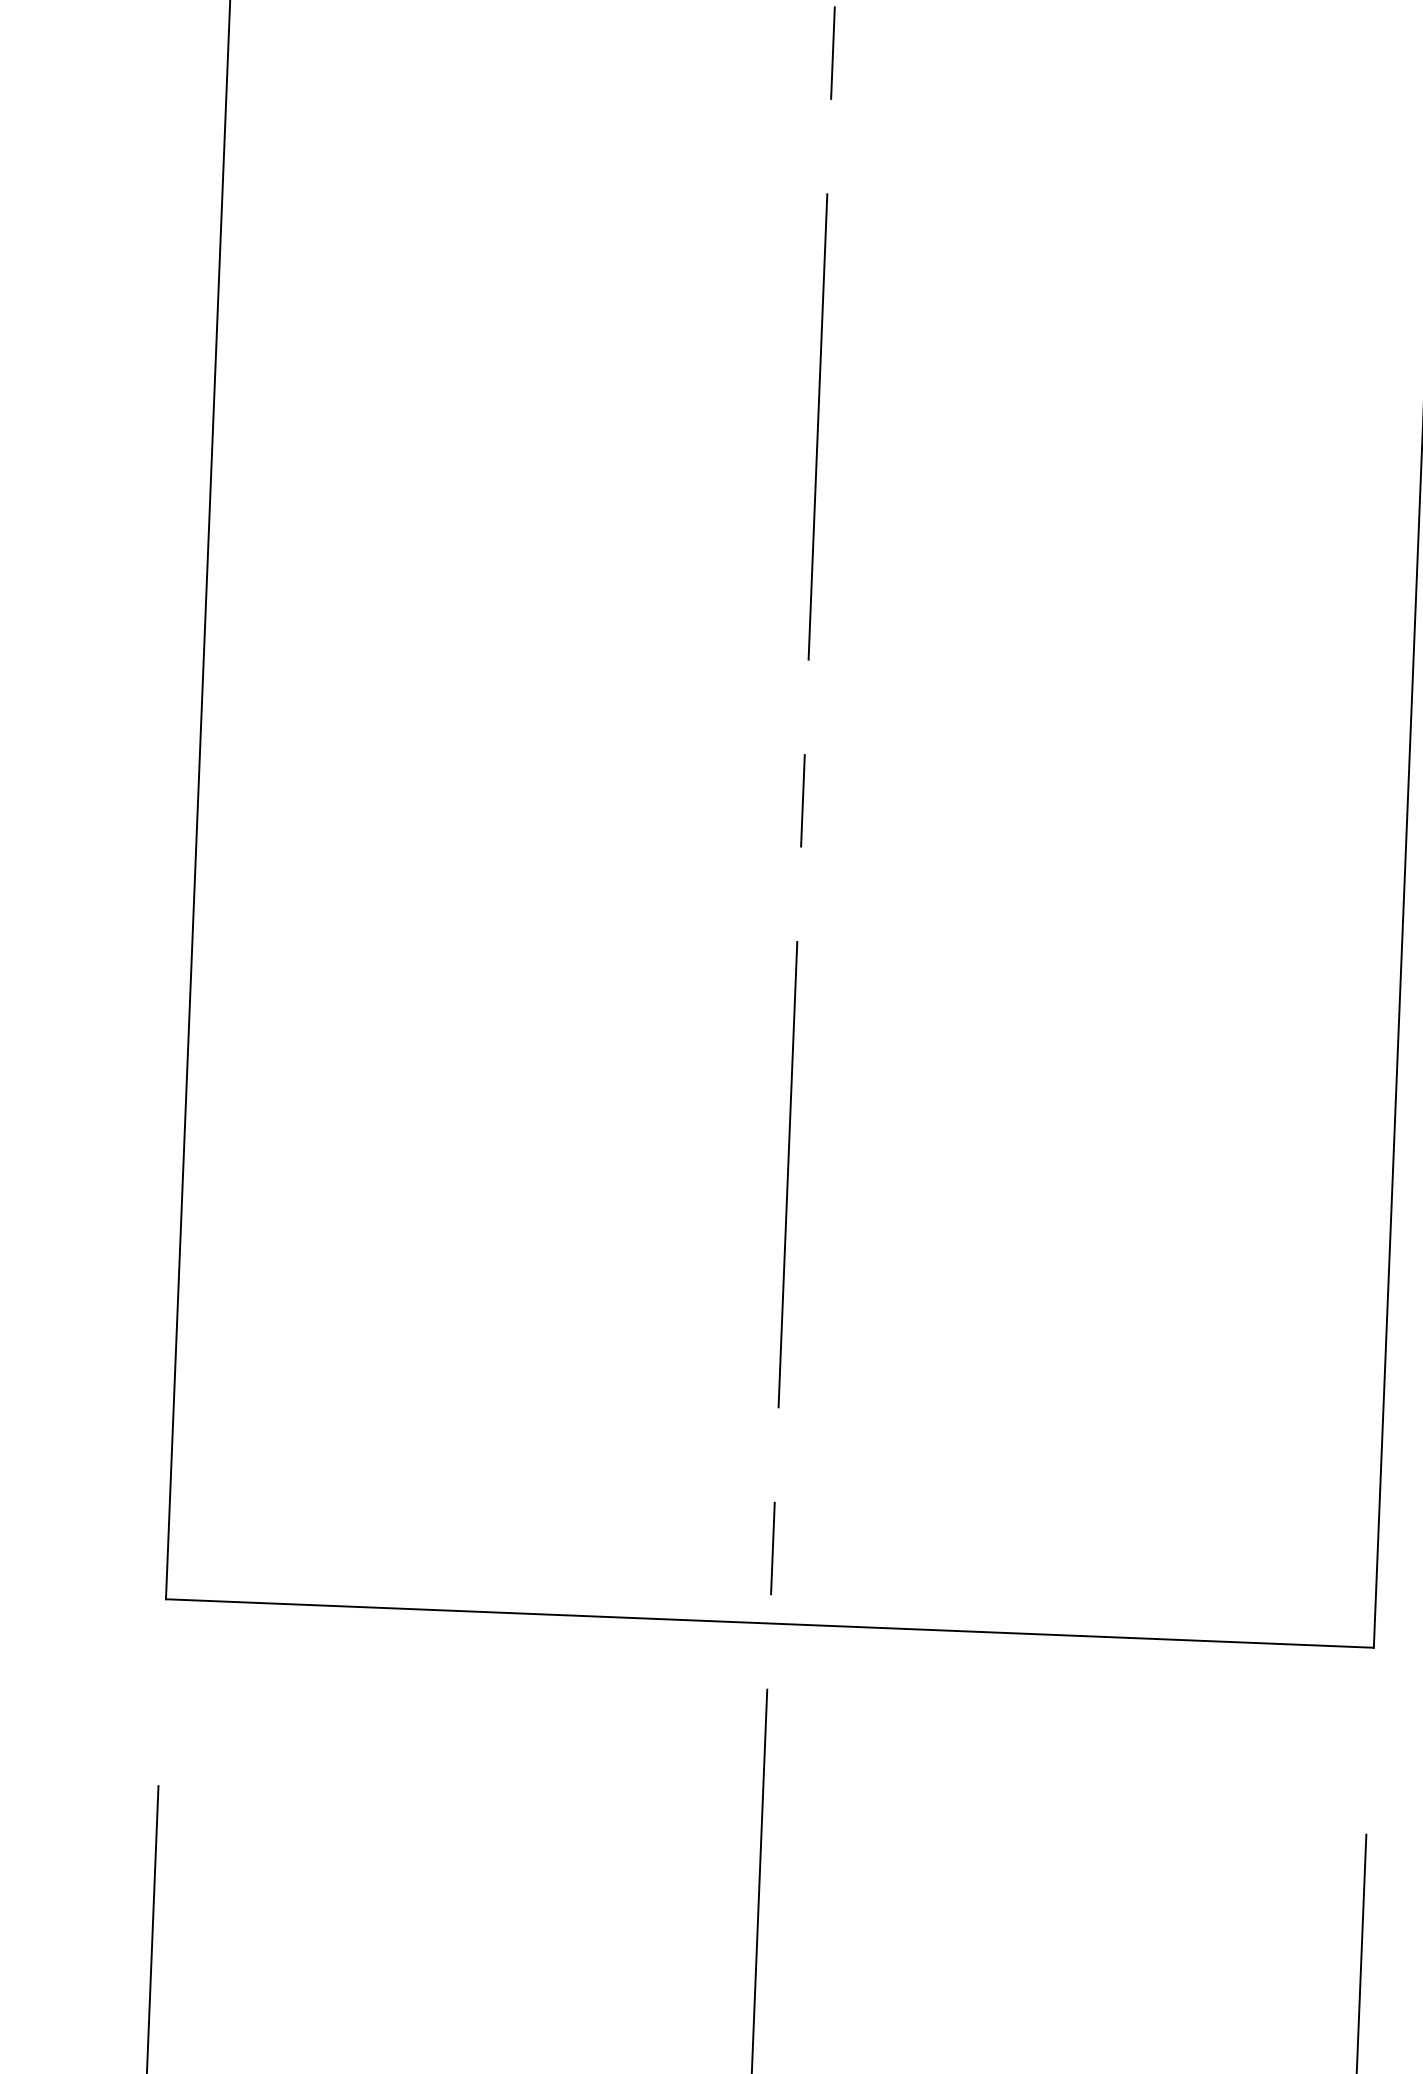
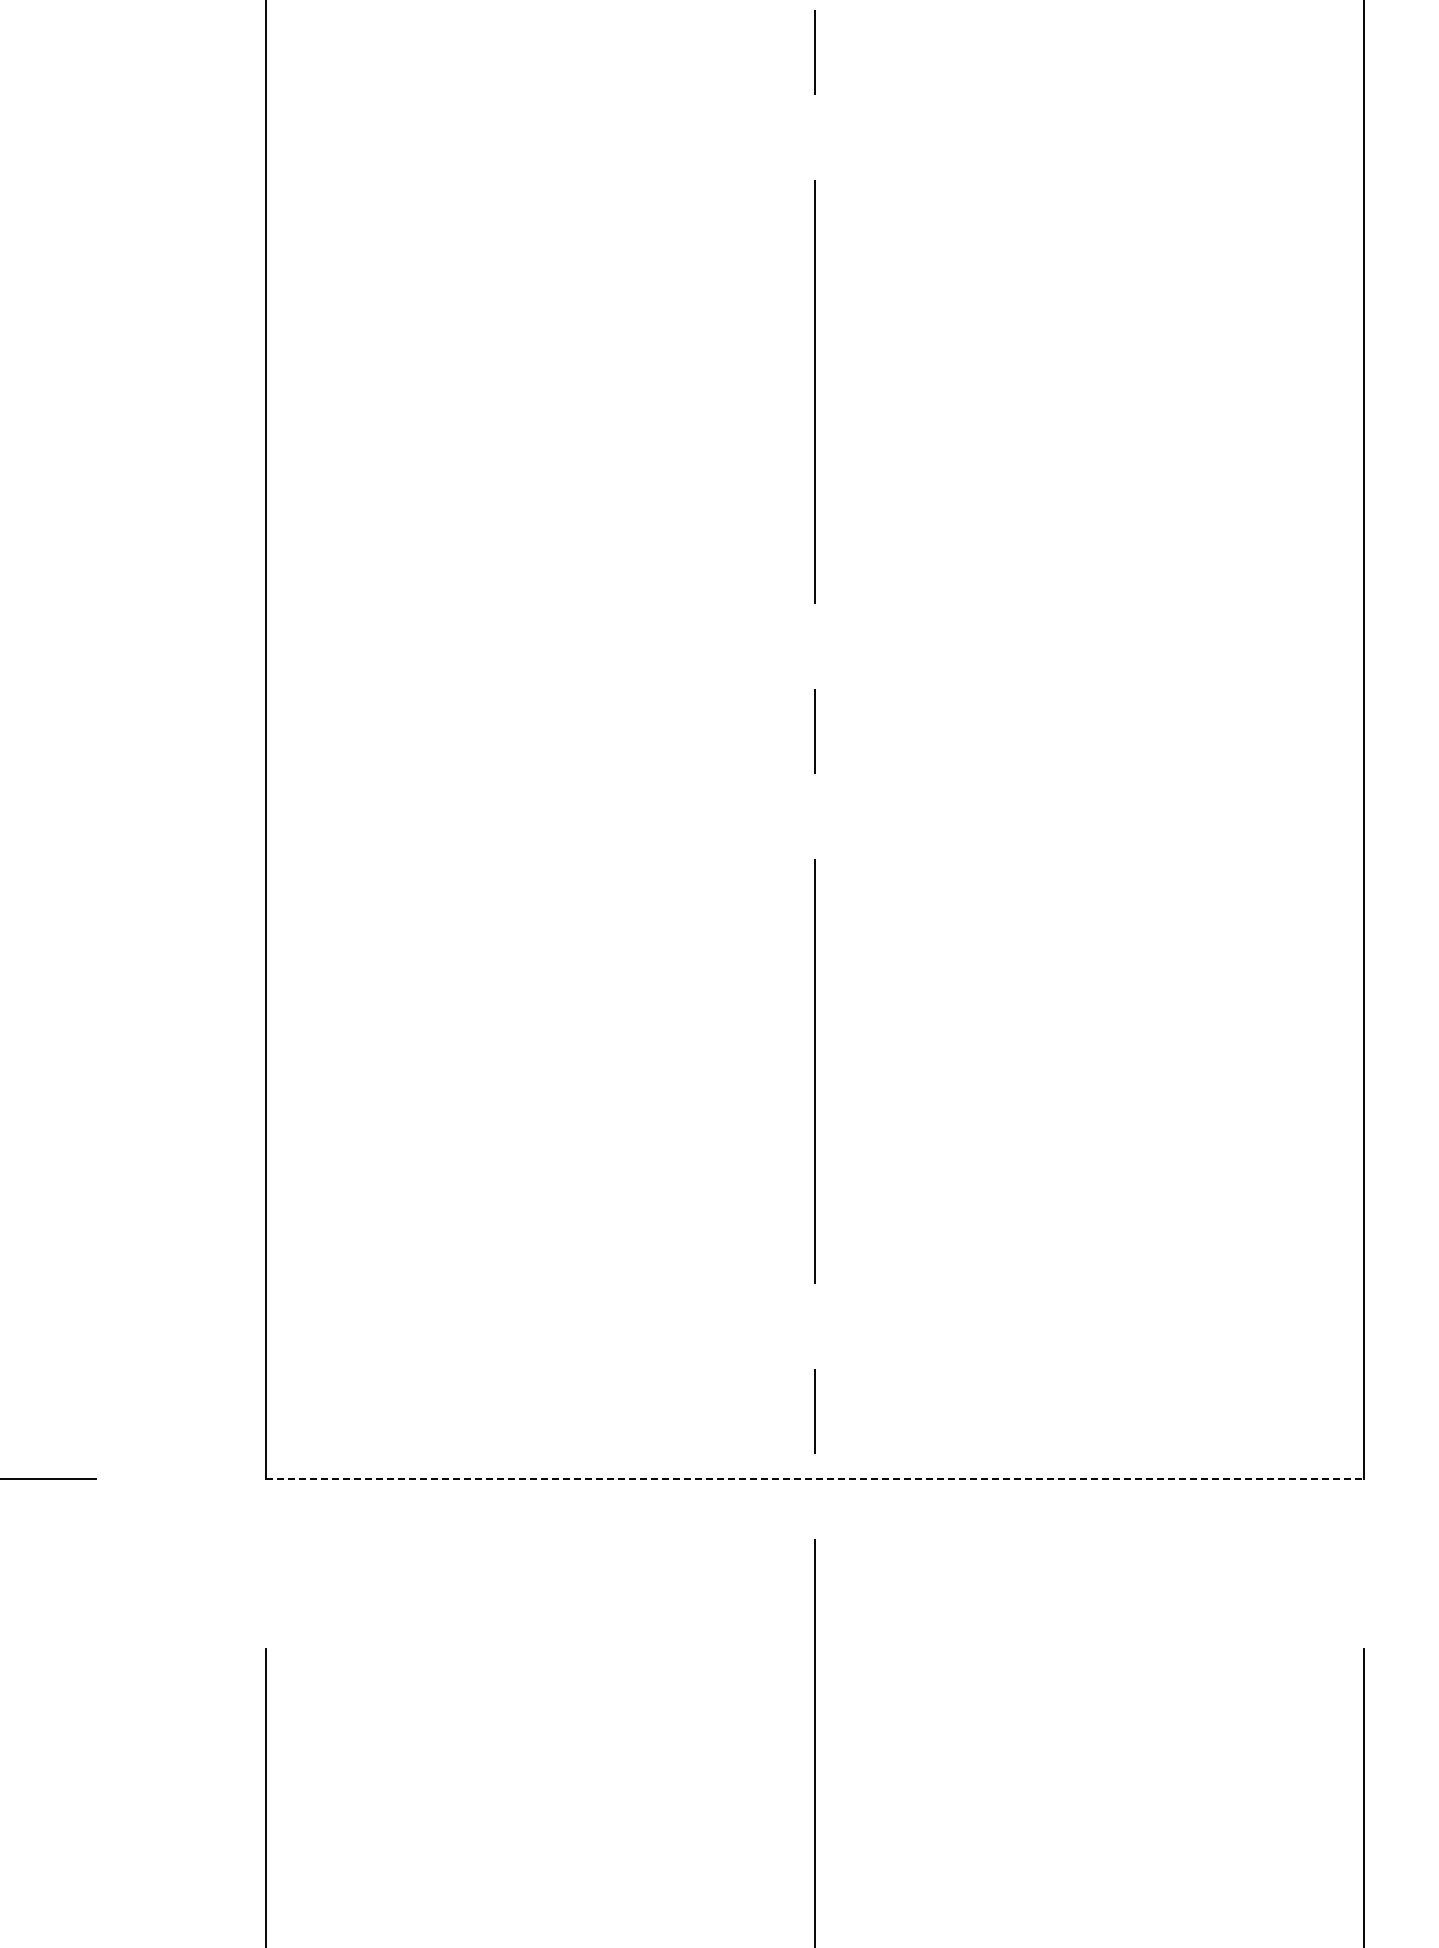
line: (769, 1623) -> (814, 1479), solid -> dashed

